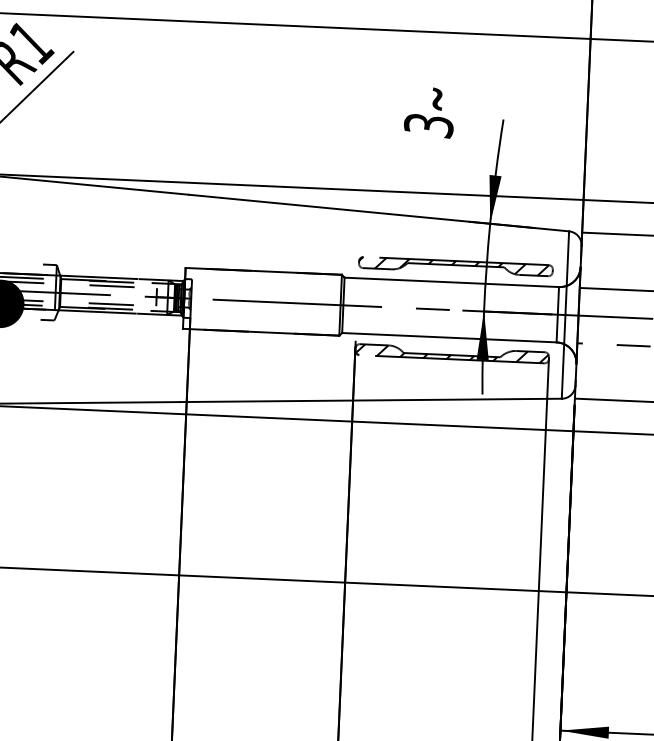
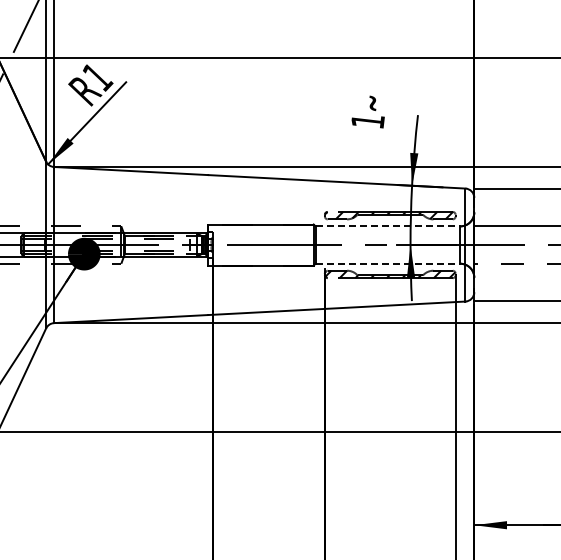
text: (428, 125) -> (367, 121), 3 -> 1
line: (452, 282) -> (388, 226), solid -> dashed
line: (450, 337) -> (388, 263), solid -> dashed

